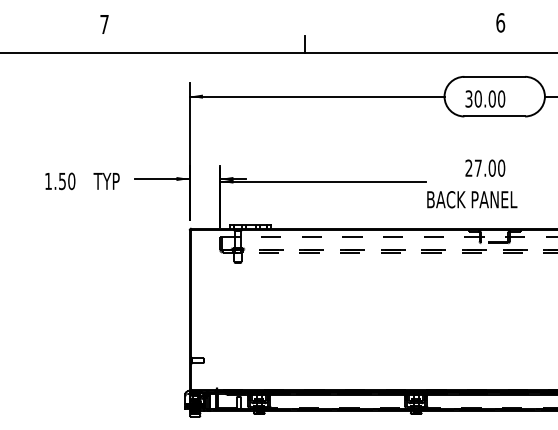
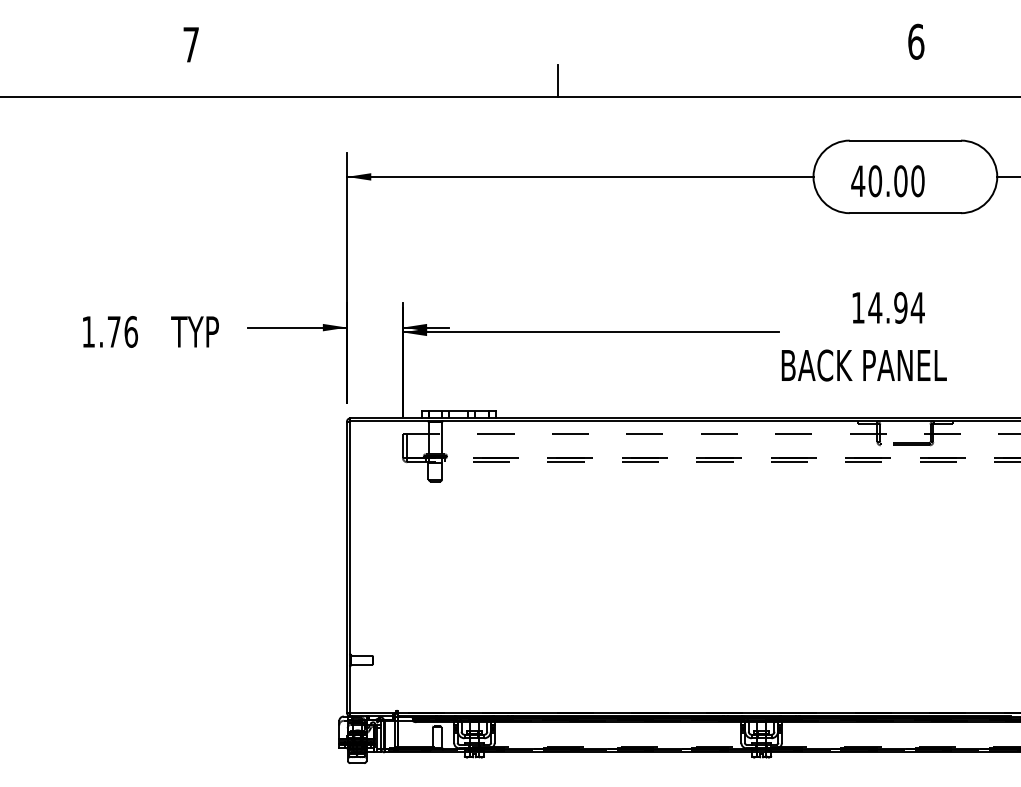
text: (468, 98) -> (857, 180), 30.00 -> 40.00
text: (485, 167) -> (888, 306), 27.00 -> 14.94
text: (67, 181) -> (123, 332), 1.50 -> 1.76

